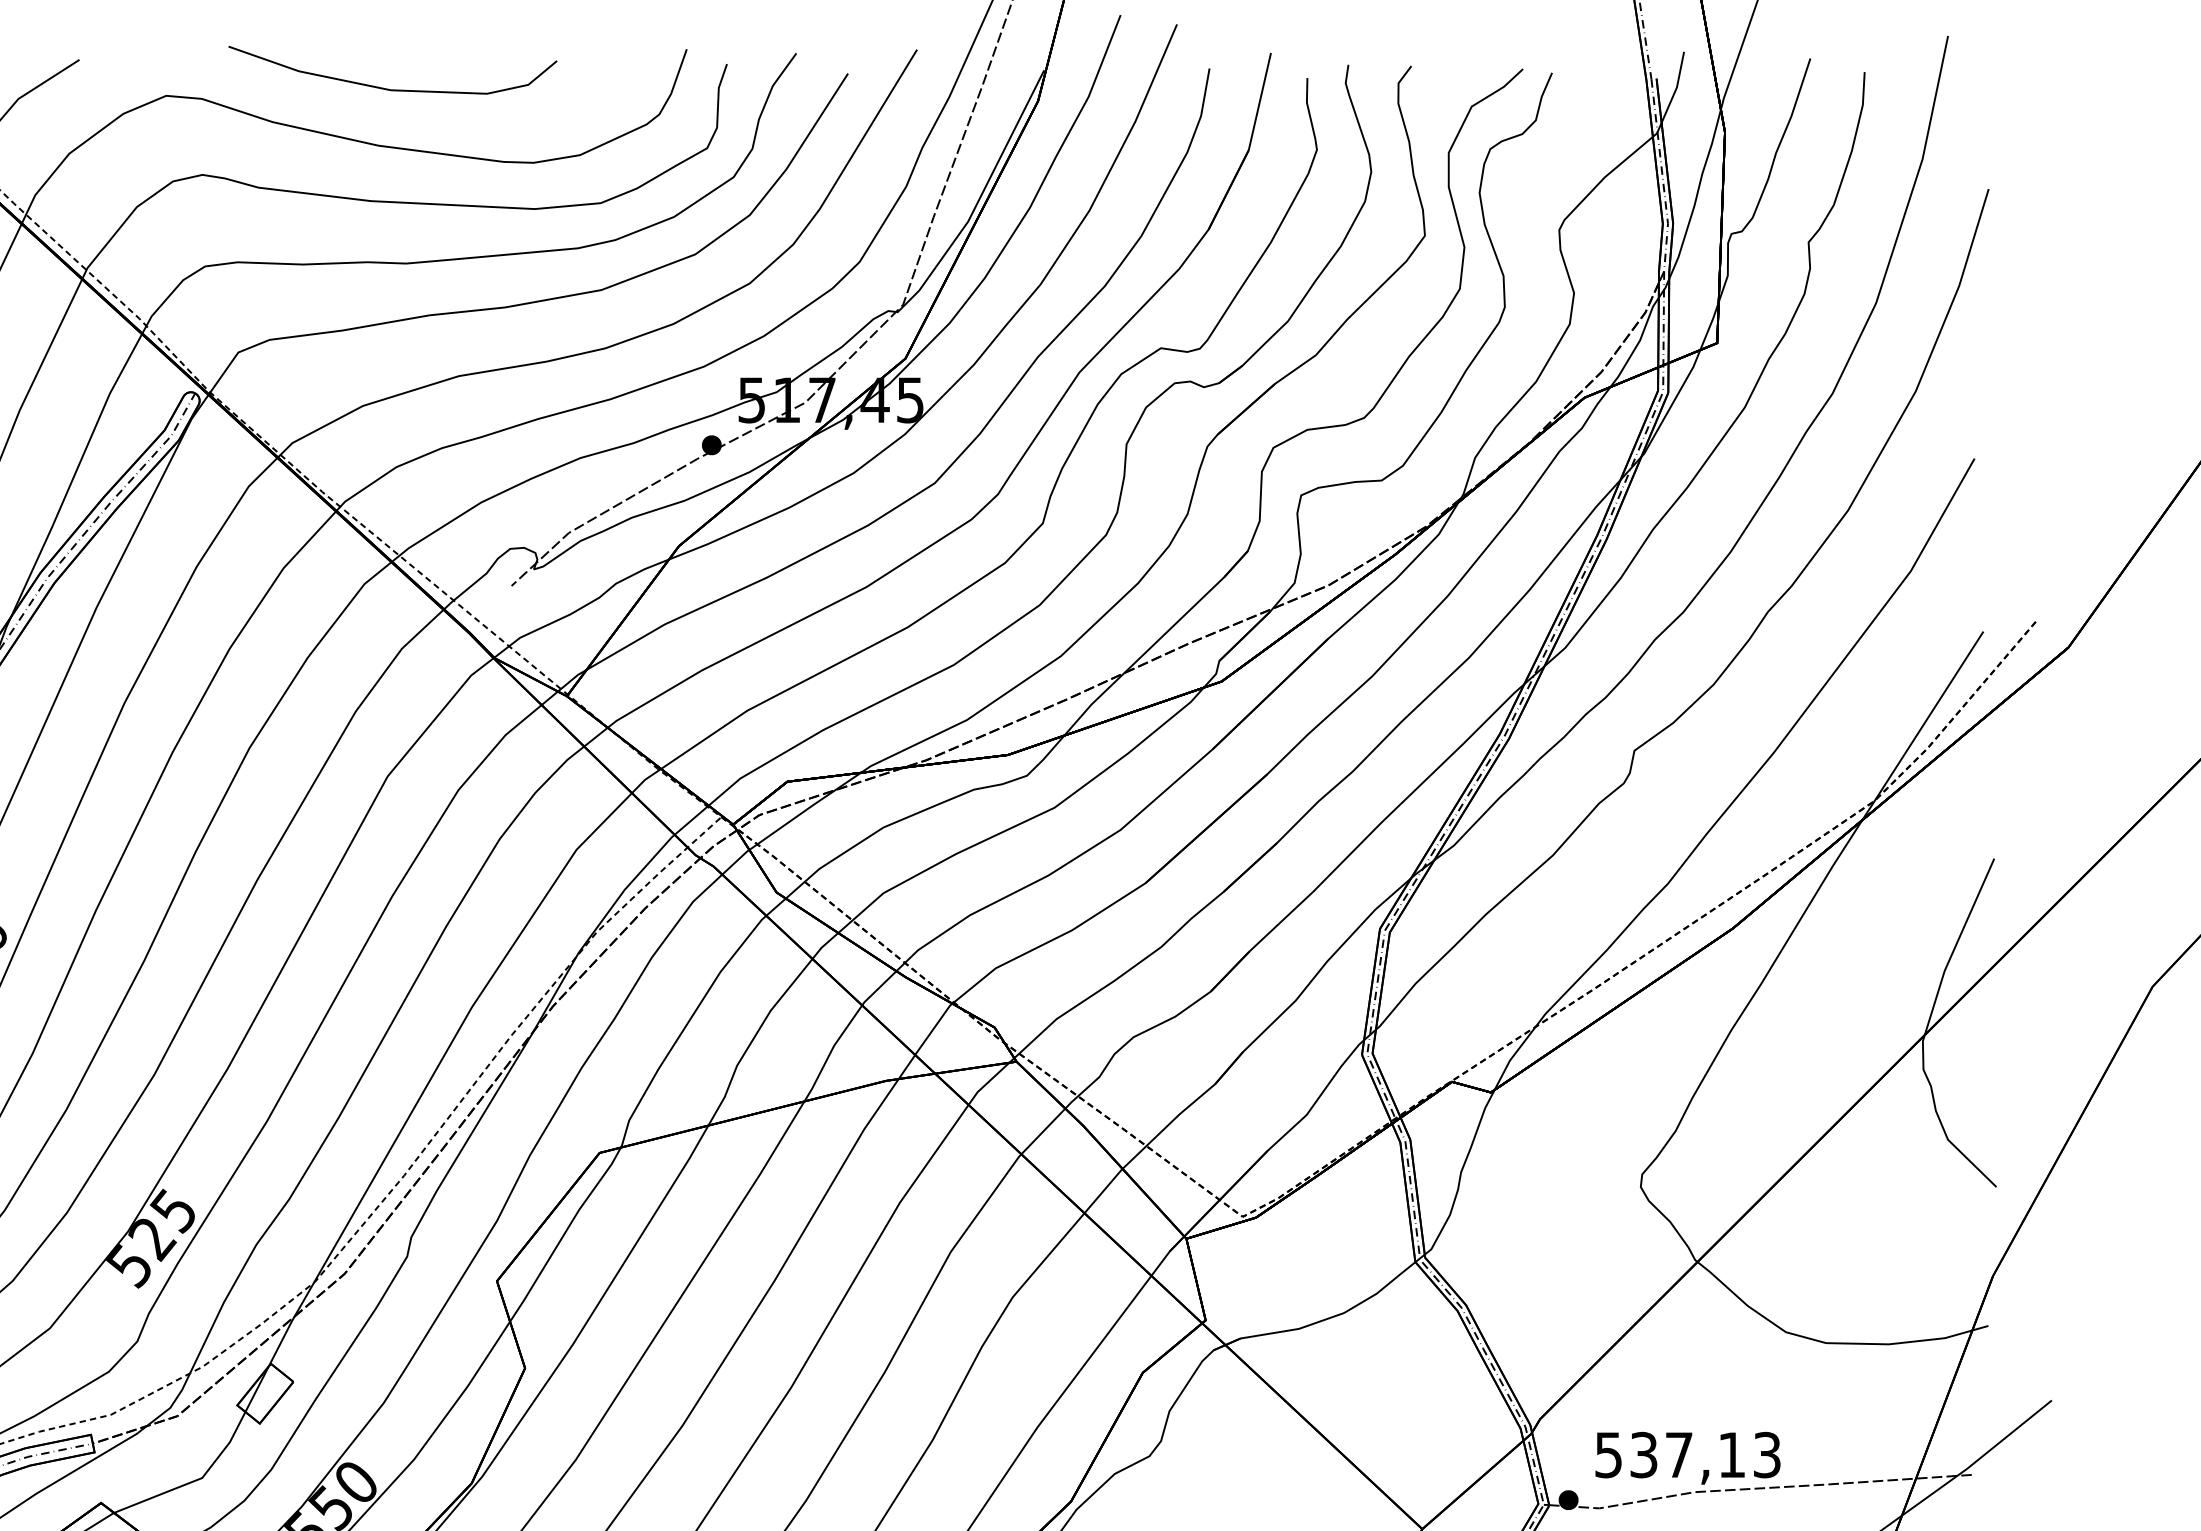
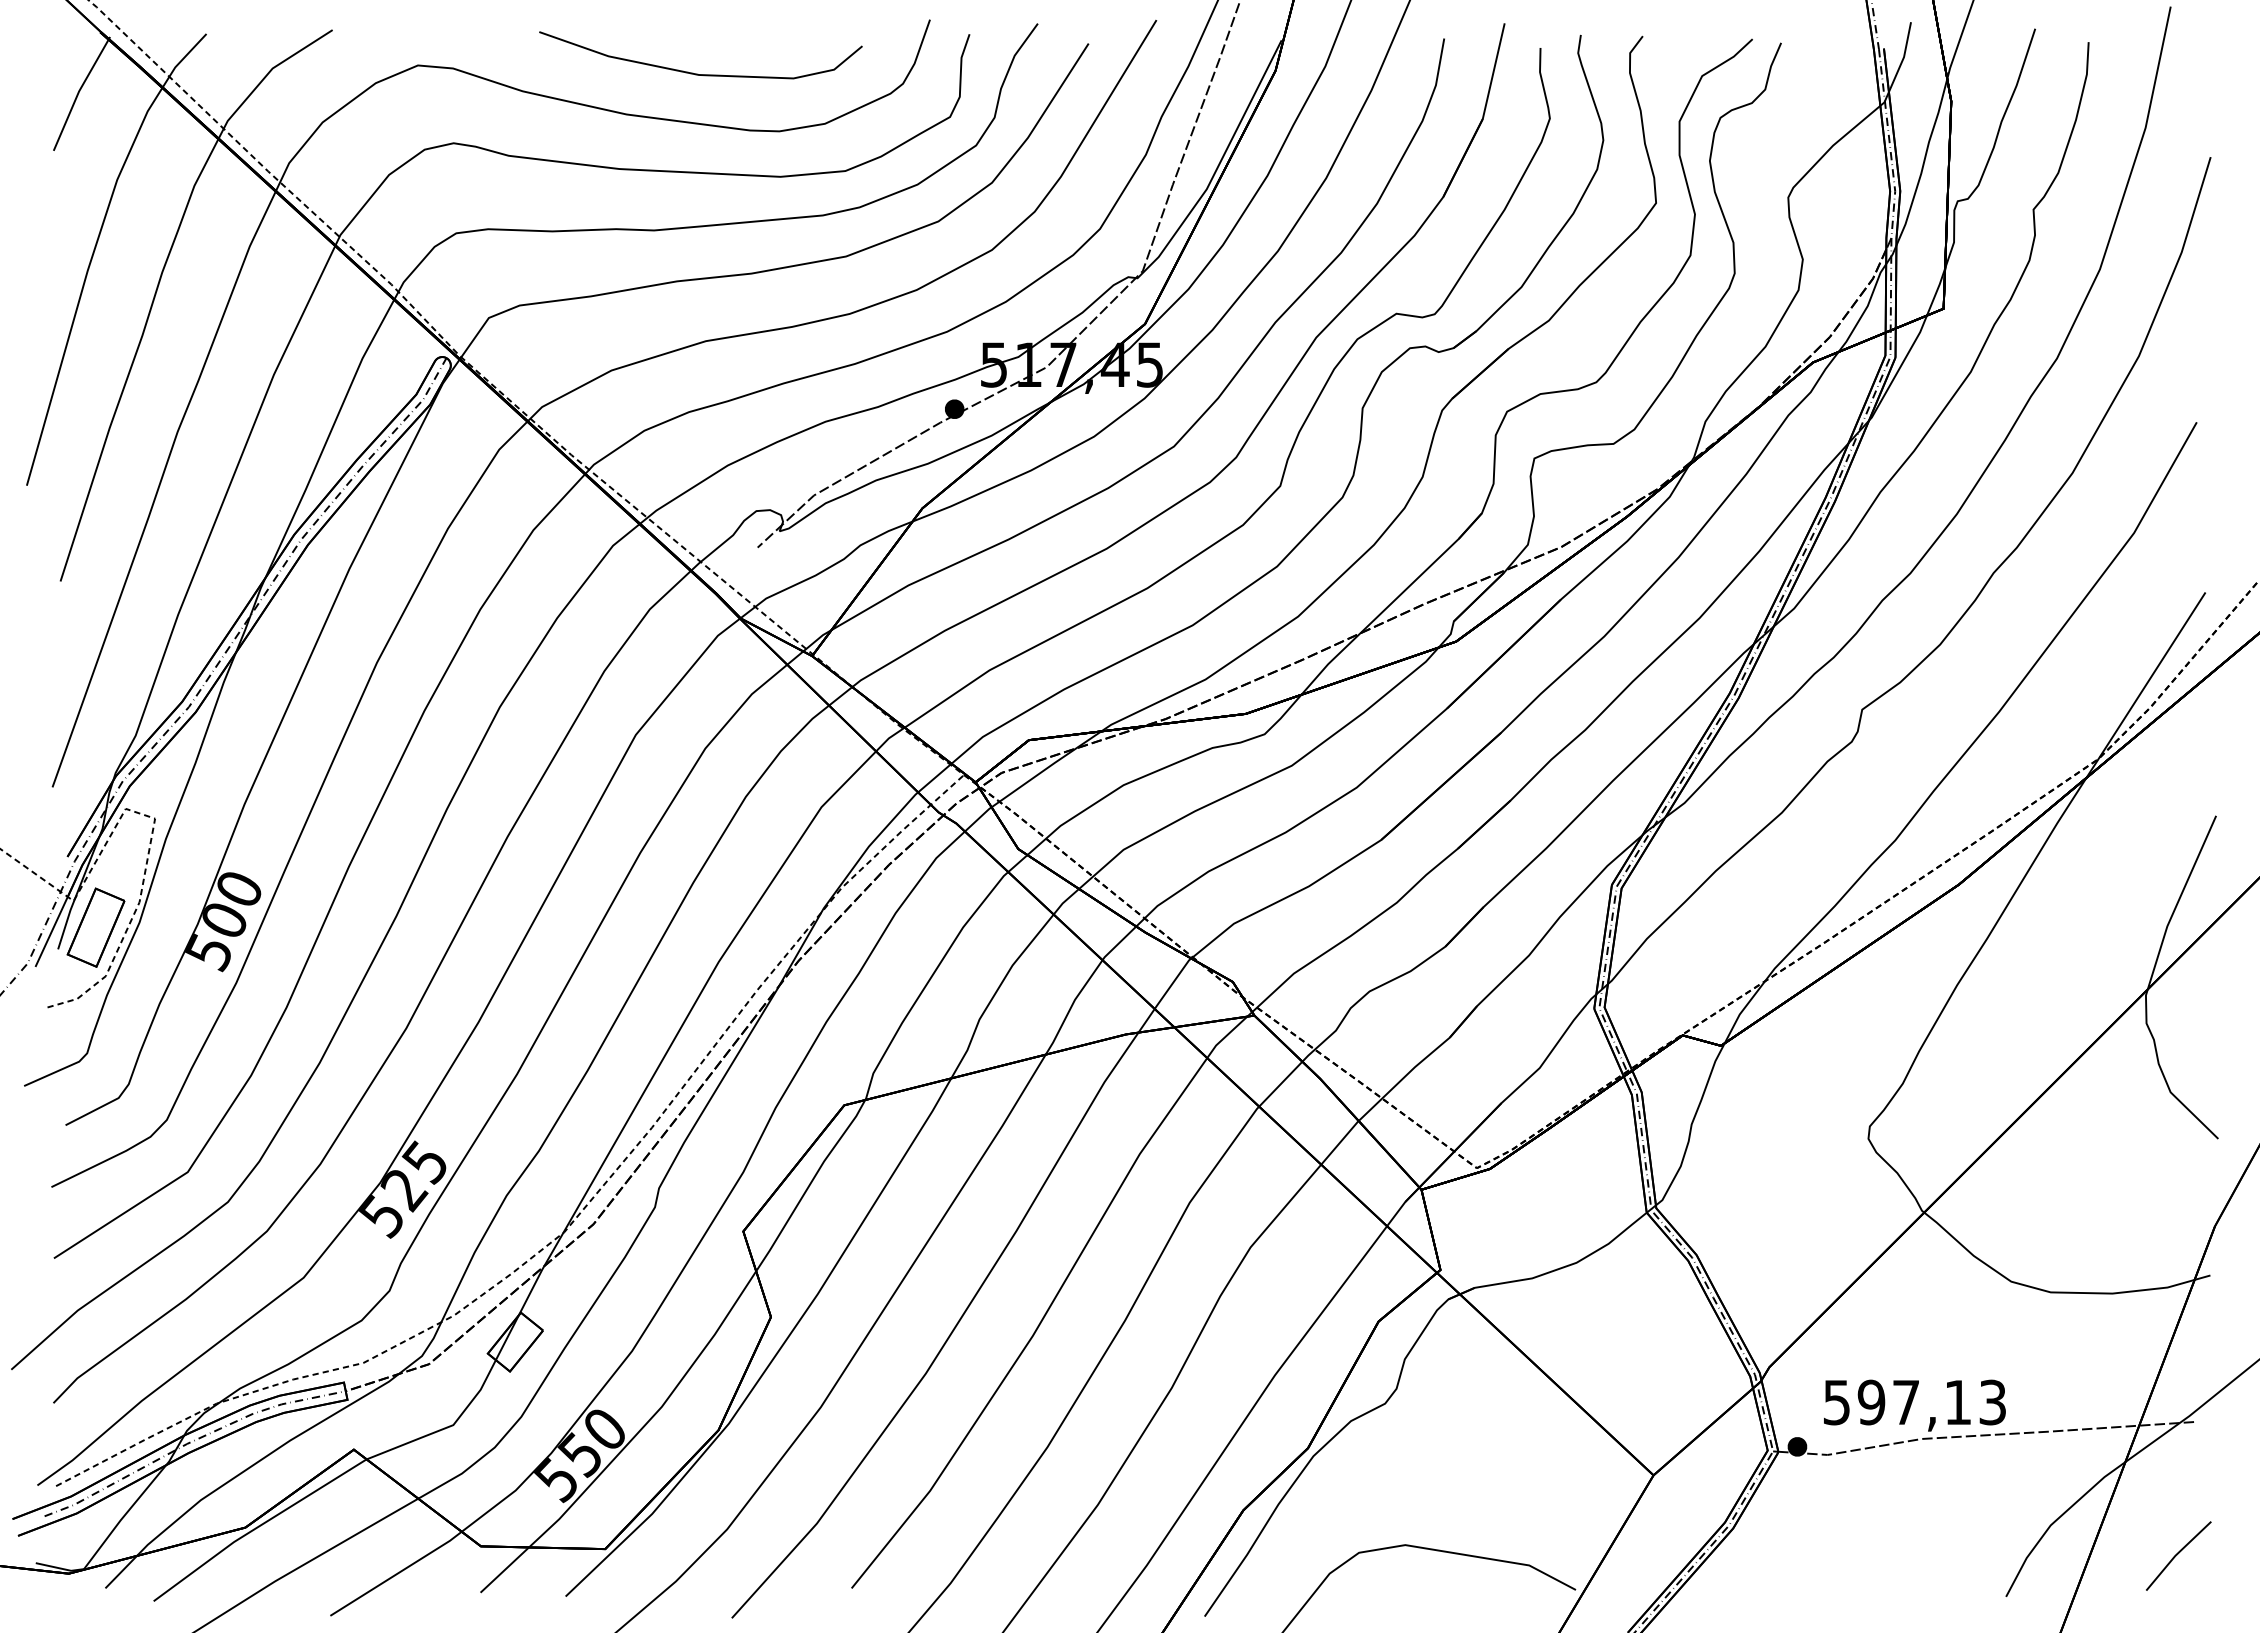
curve: (389, 88) -> (697, 73), moved
text: (1643, 1455) -> (1871, 1402), 537,13 -> 597,13

